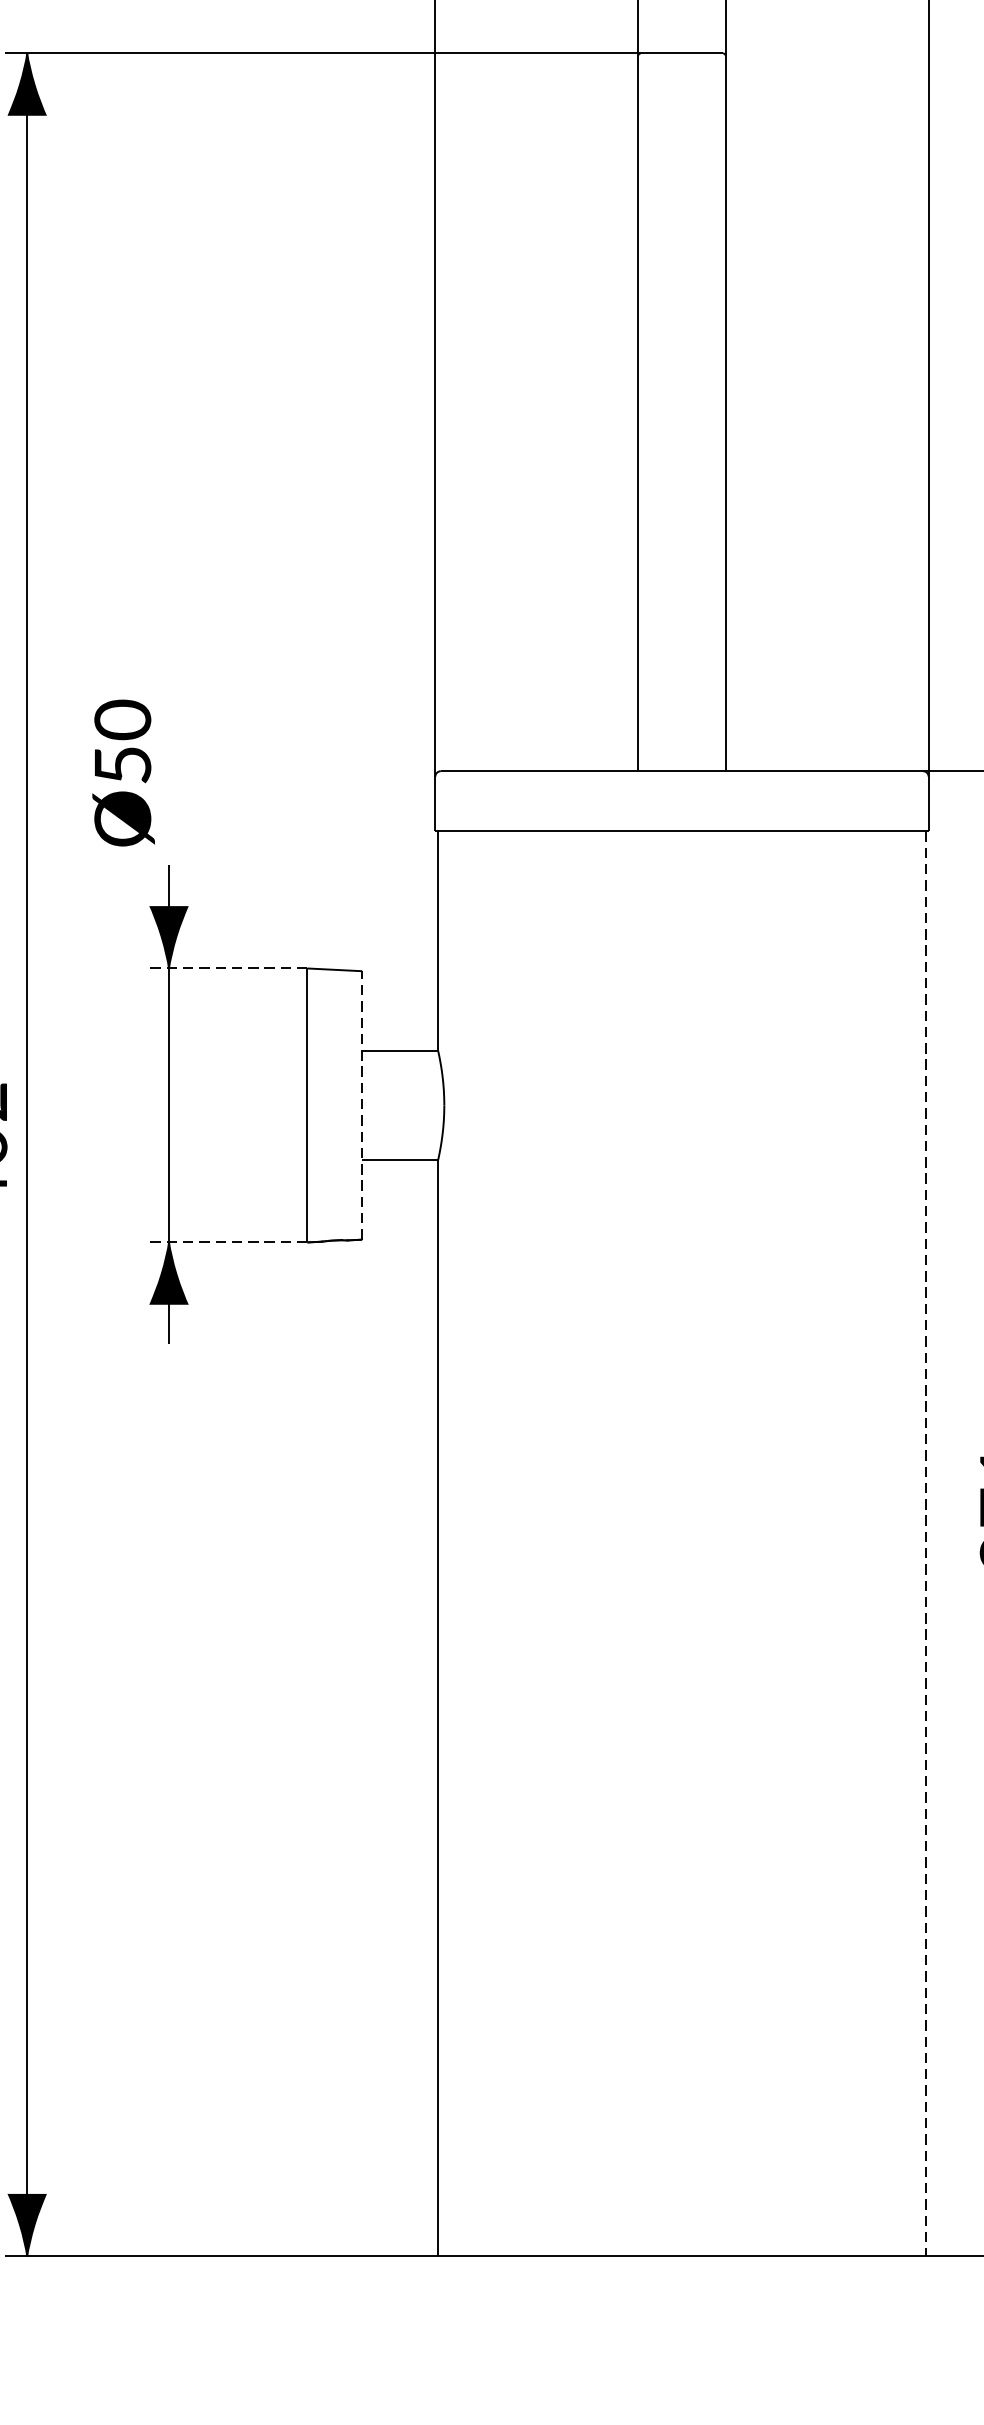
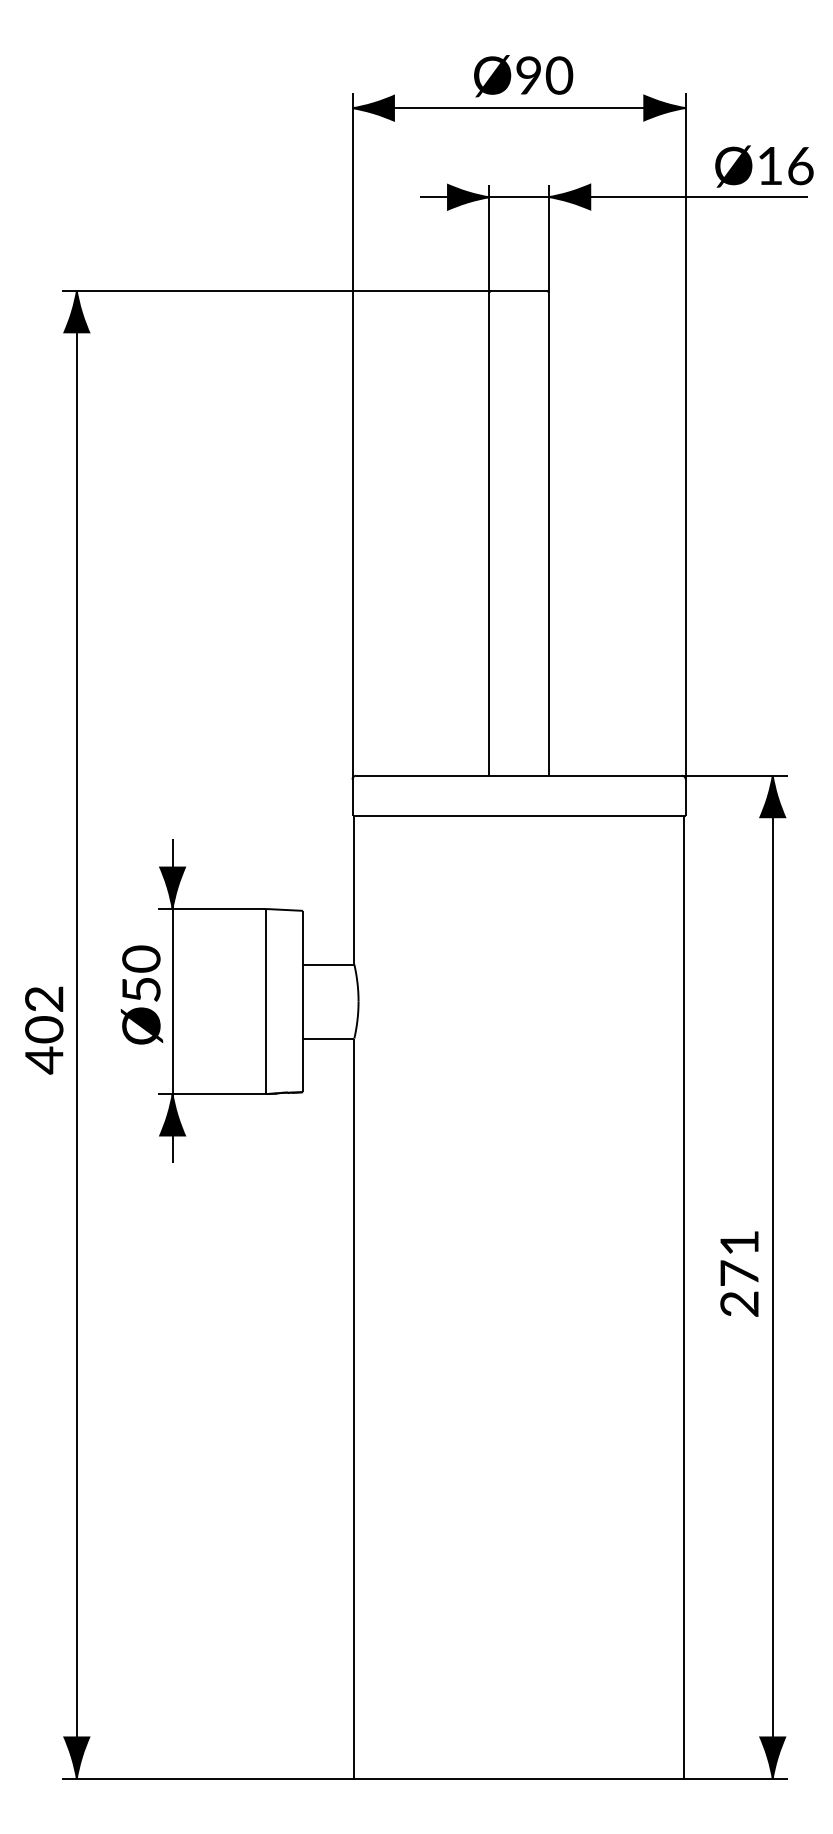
text: (122, 772) -> (141, 994), moved
line: (226, 969) -> (211, 909), dashed -> solid
line: (362, 1105) -> (303, 1001), dashed -> solid
line: (226, 1243) -> (211, 1094), dashed -> solid
line: (925, 1545) -> (683, 1298), dashed -> solid

